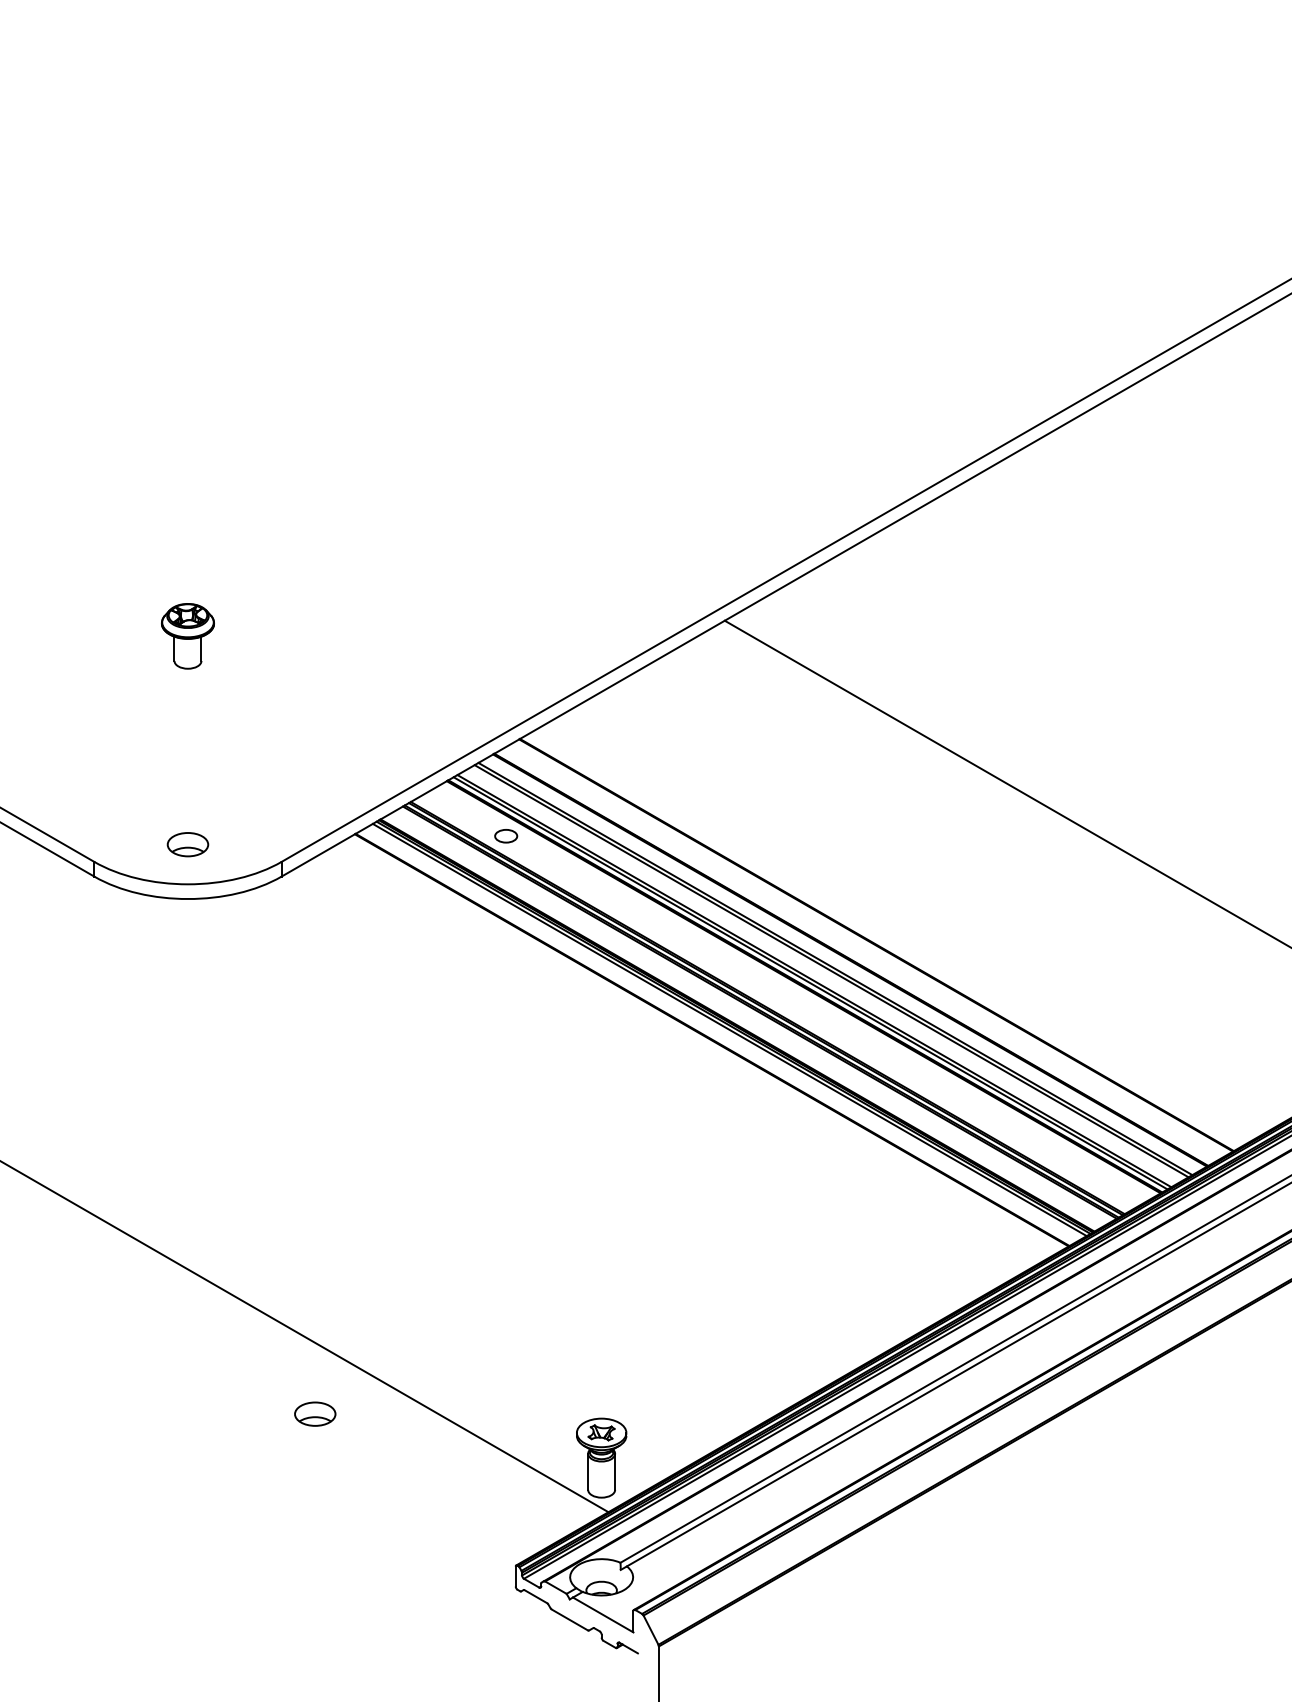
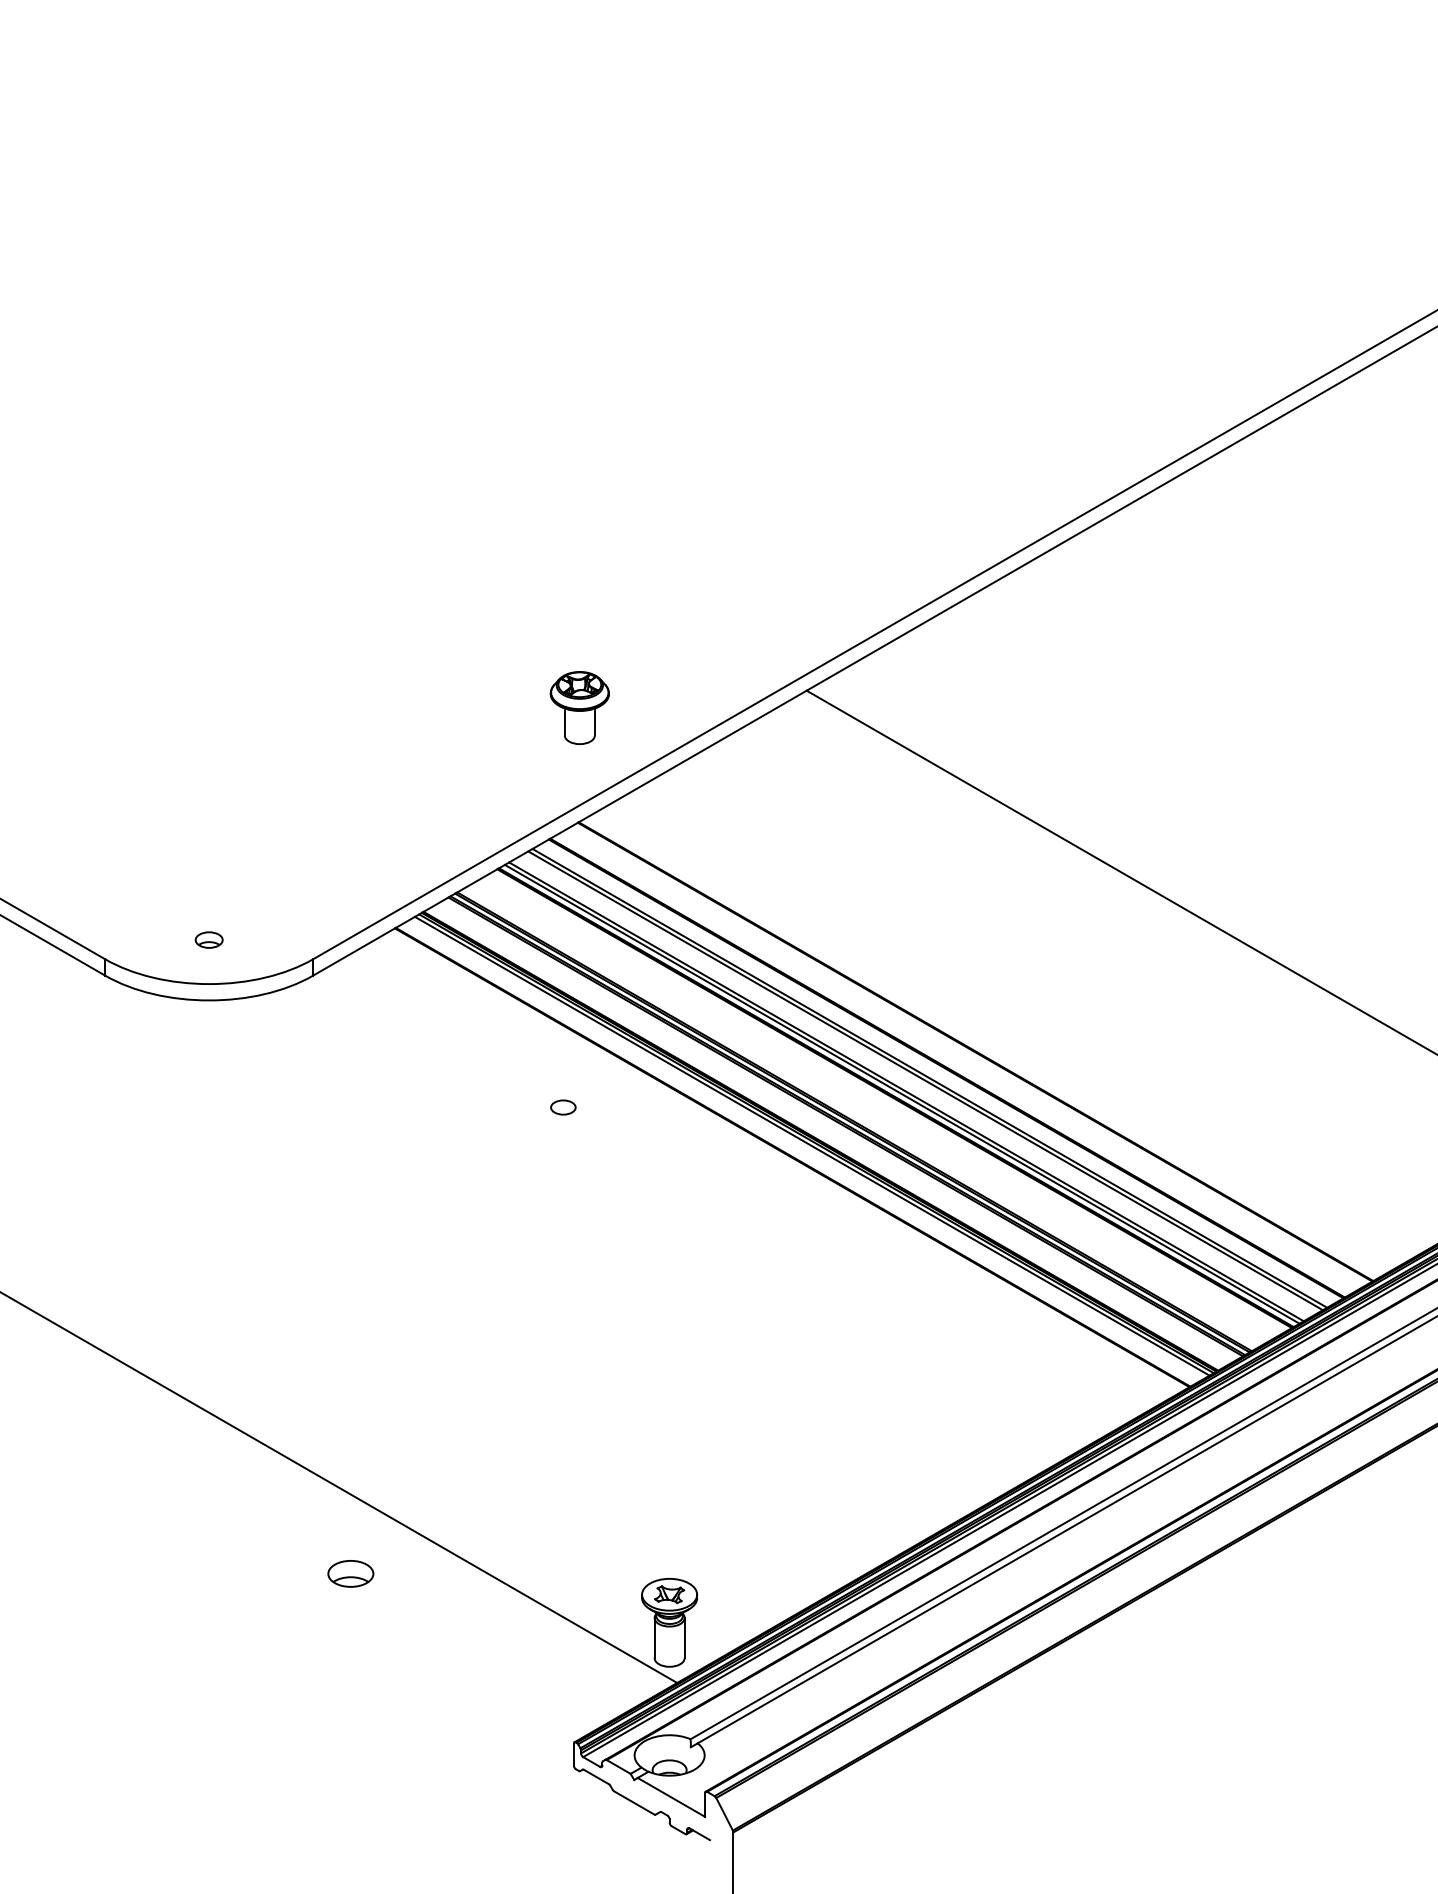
part: (187, 636) -> (579, 708), moved
part: (506, 836) -> (563, 1107), moved
part: (187, 844) -> (208, 939), size x0.6

